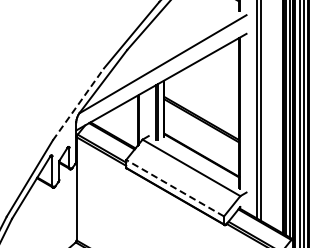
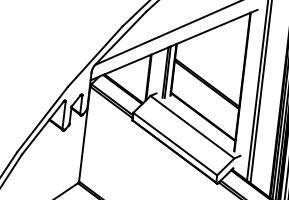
line: (78, 104) -> (95, 56), dashed -> solid
line: (174, 187) -> (174, 143), dashed -> solid

